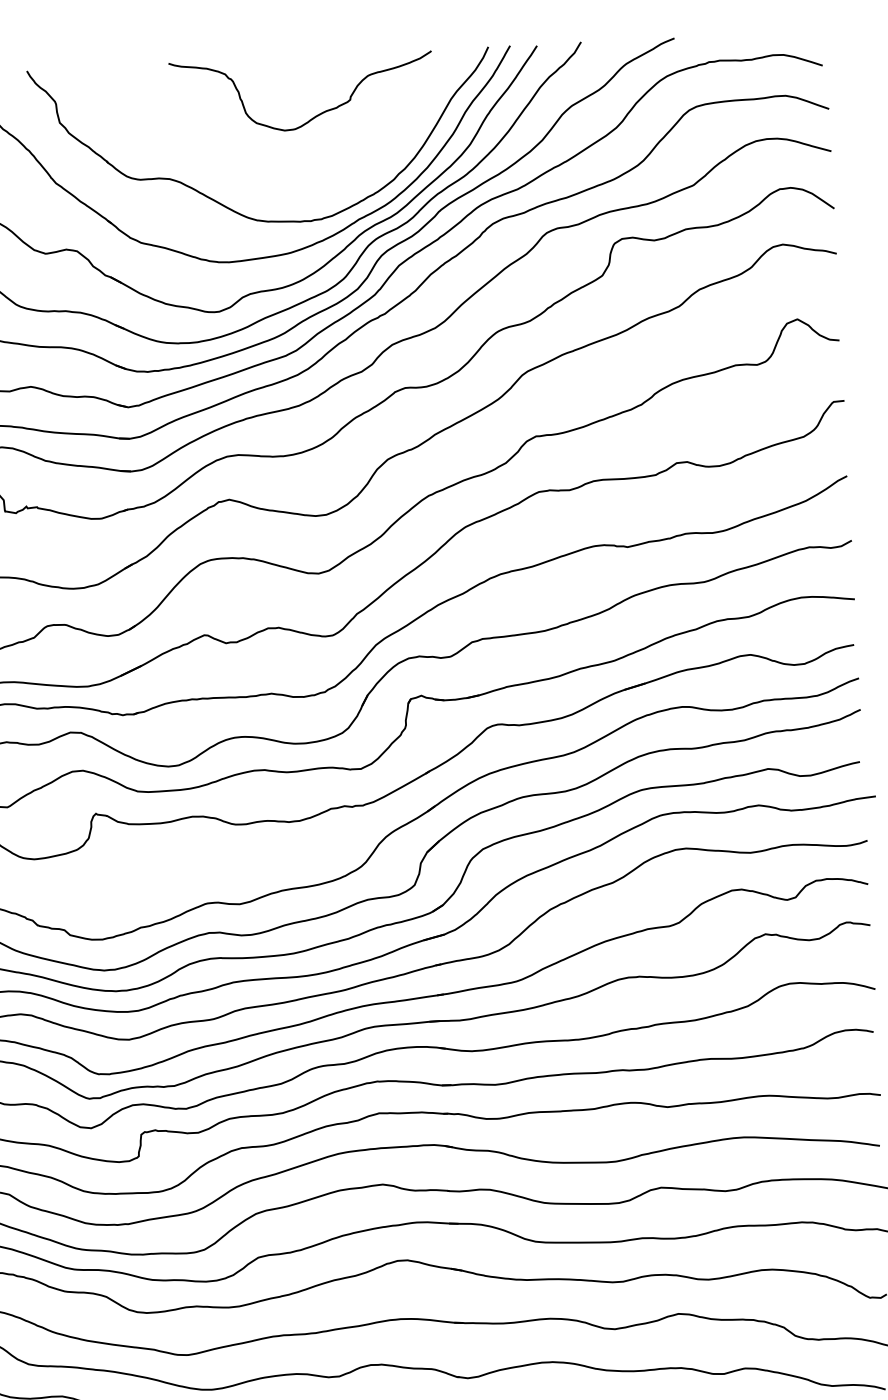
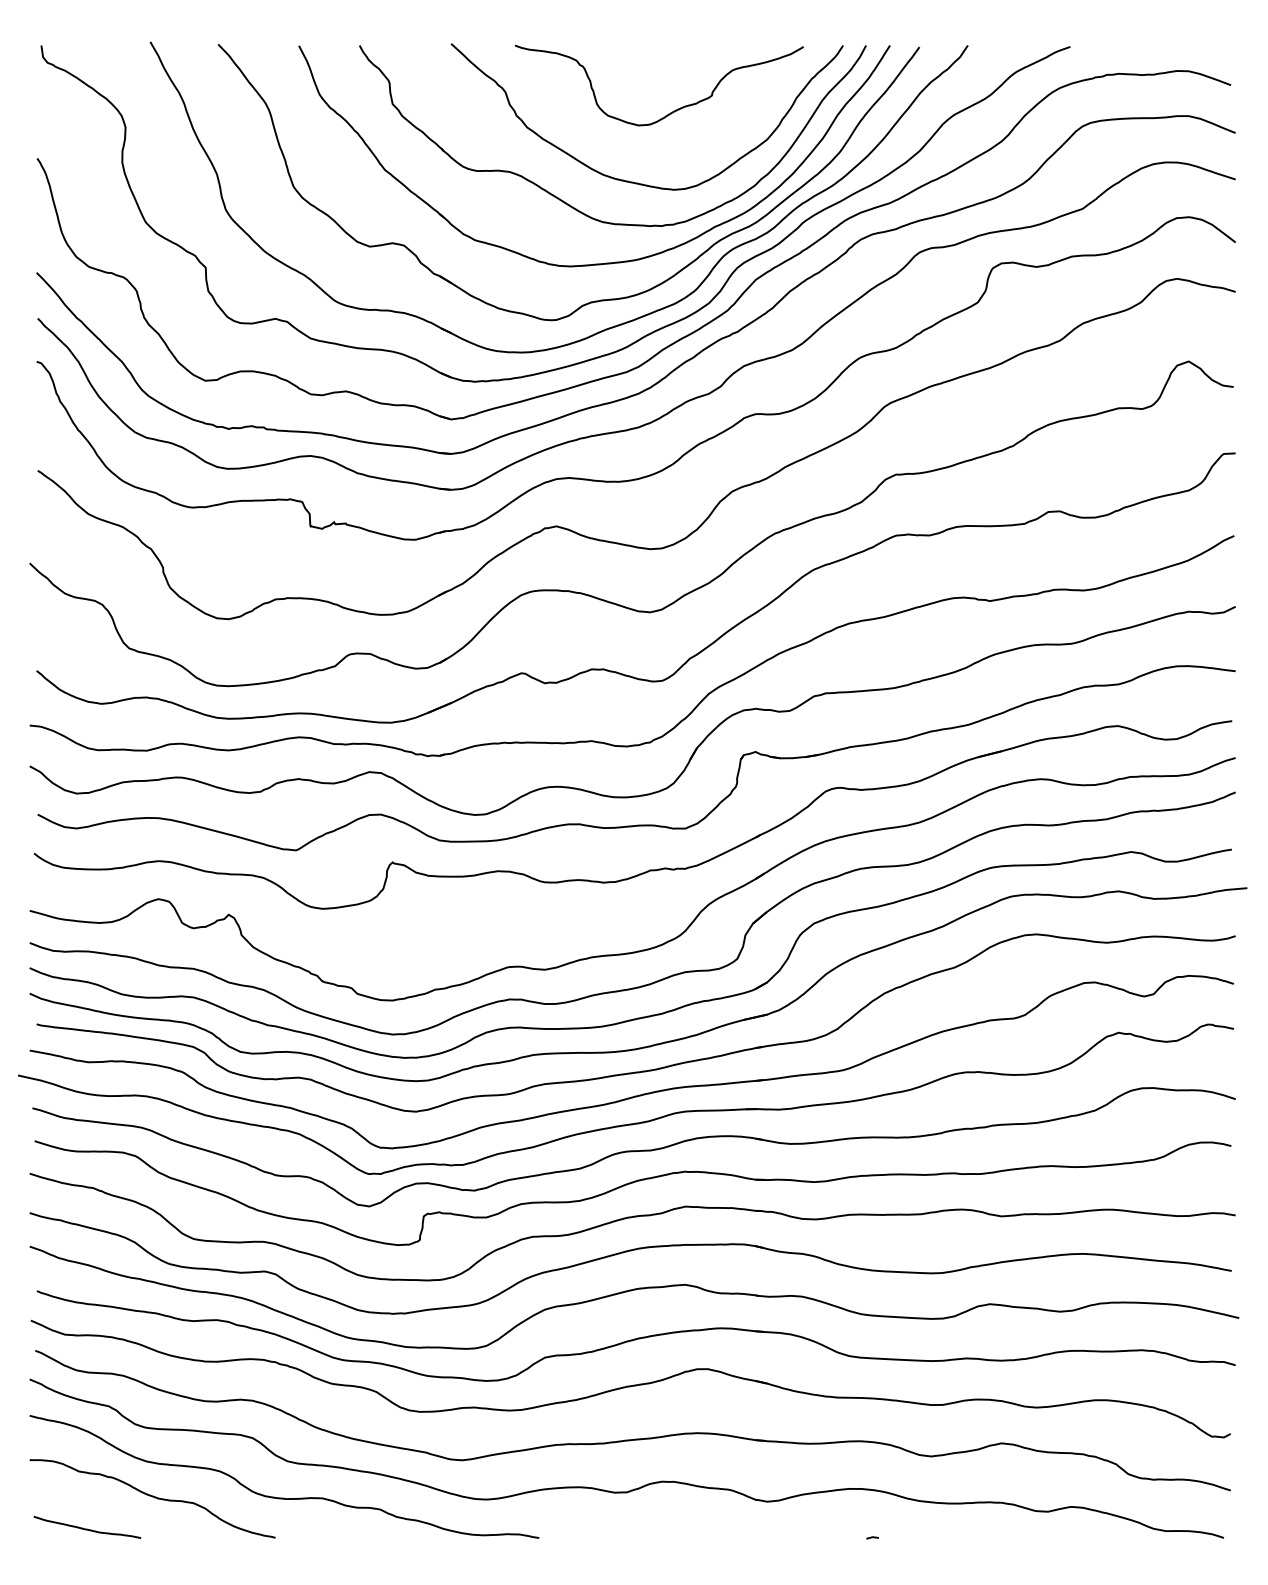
curve: (282, 181) -> (633, 181), added

